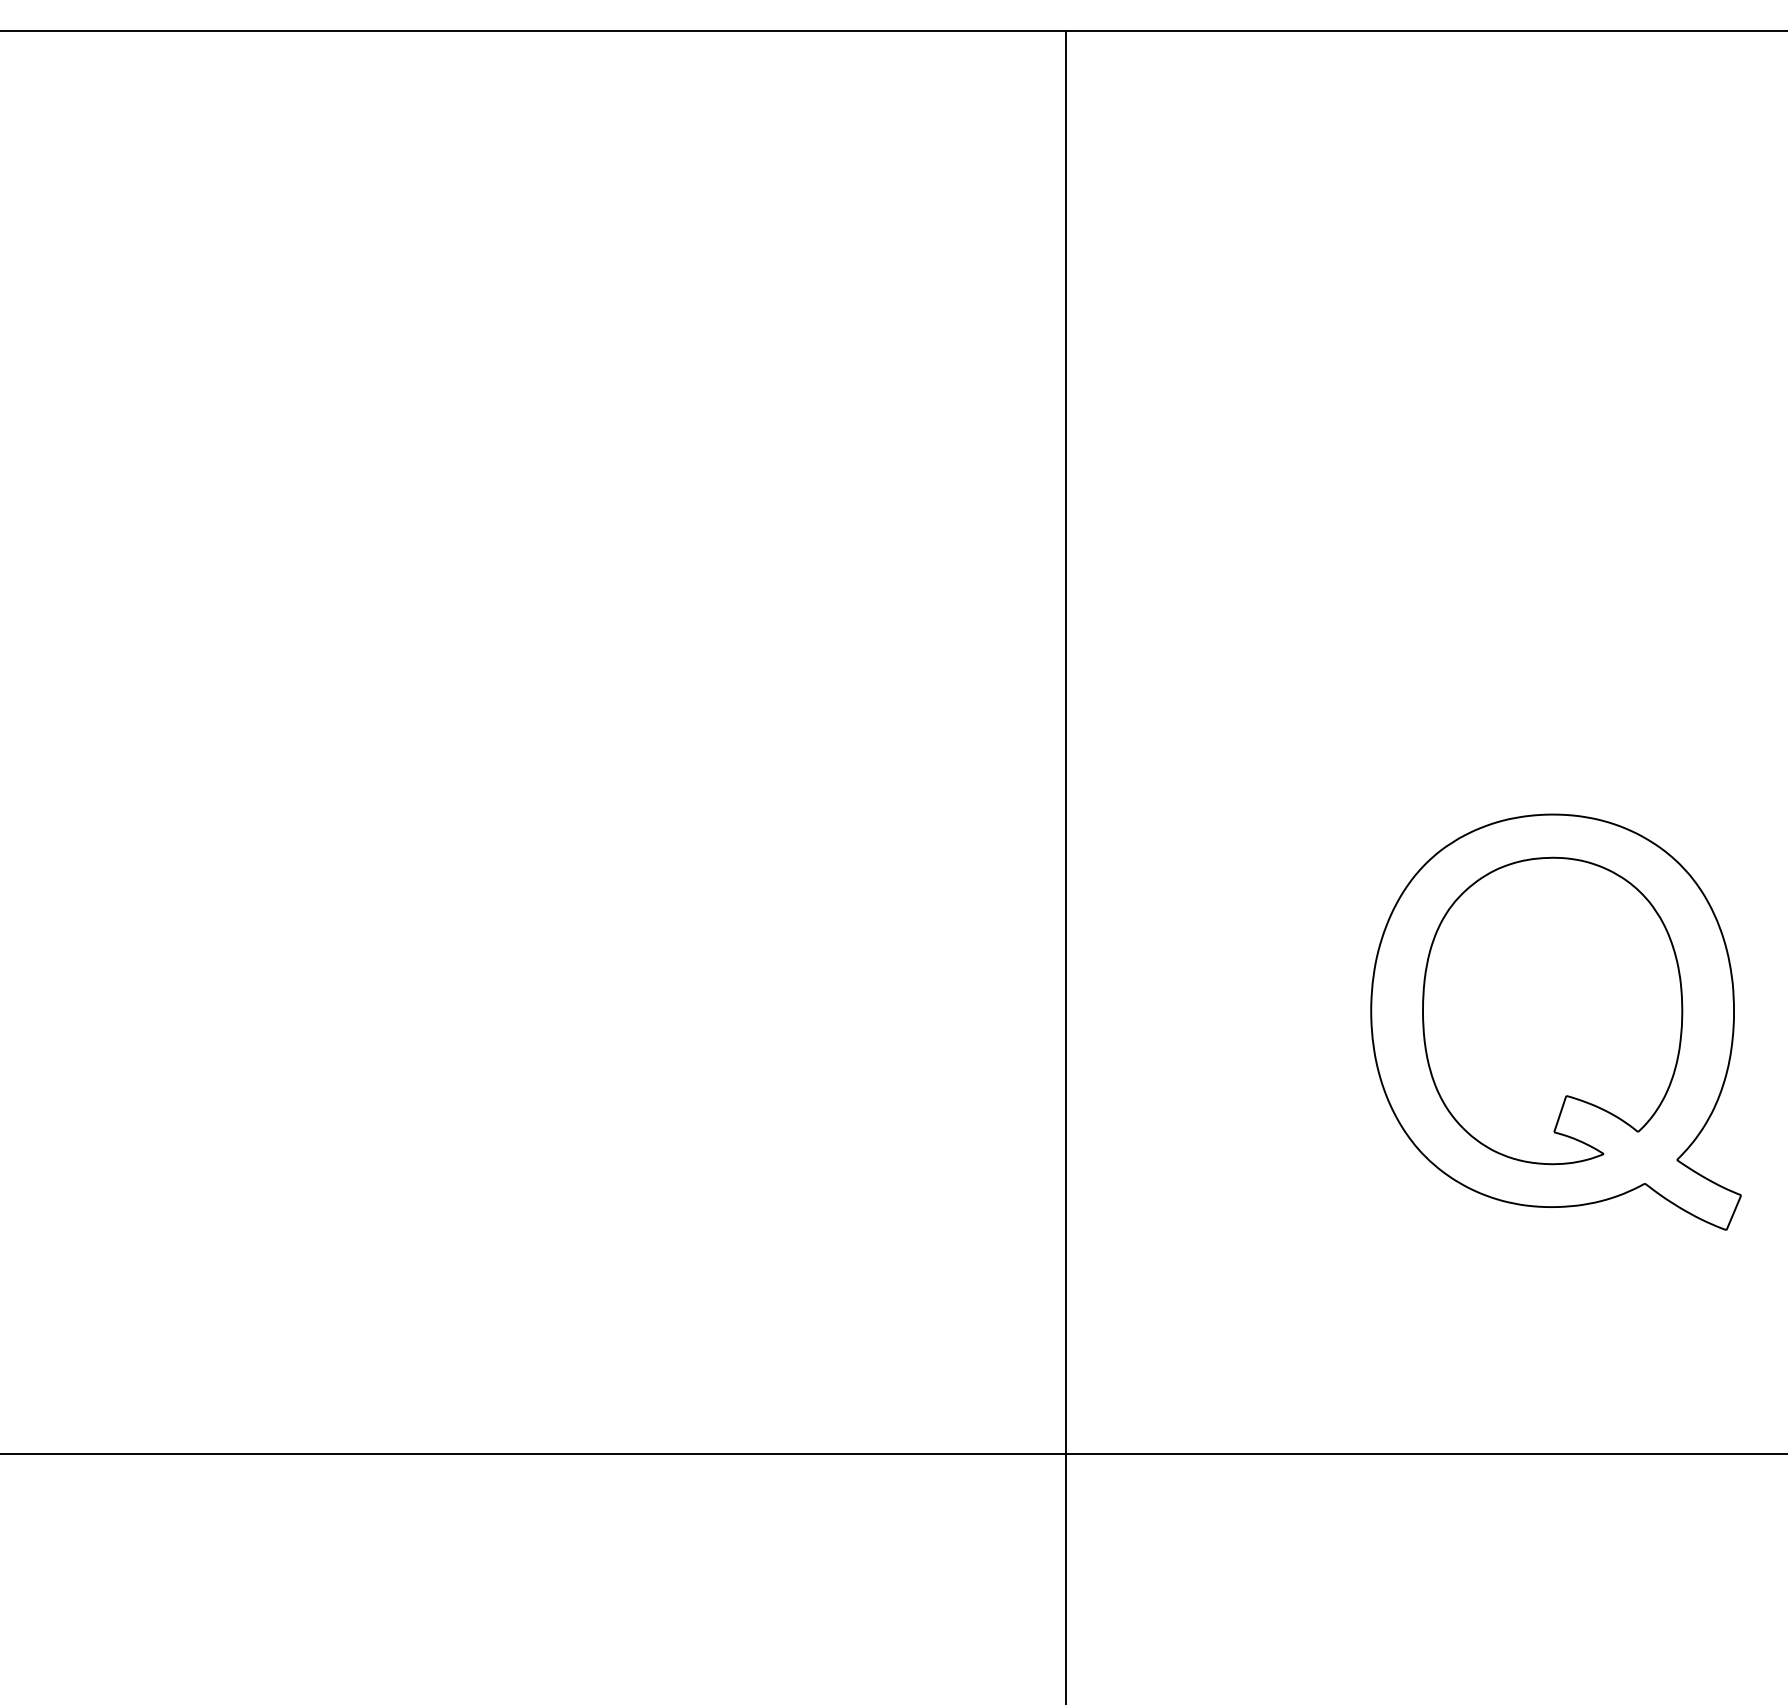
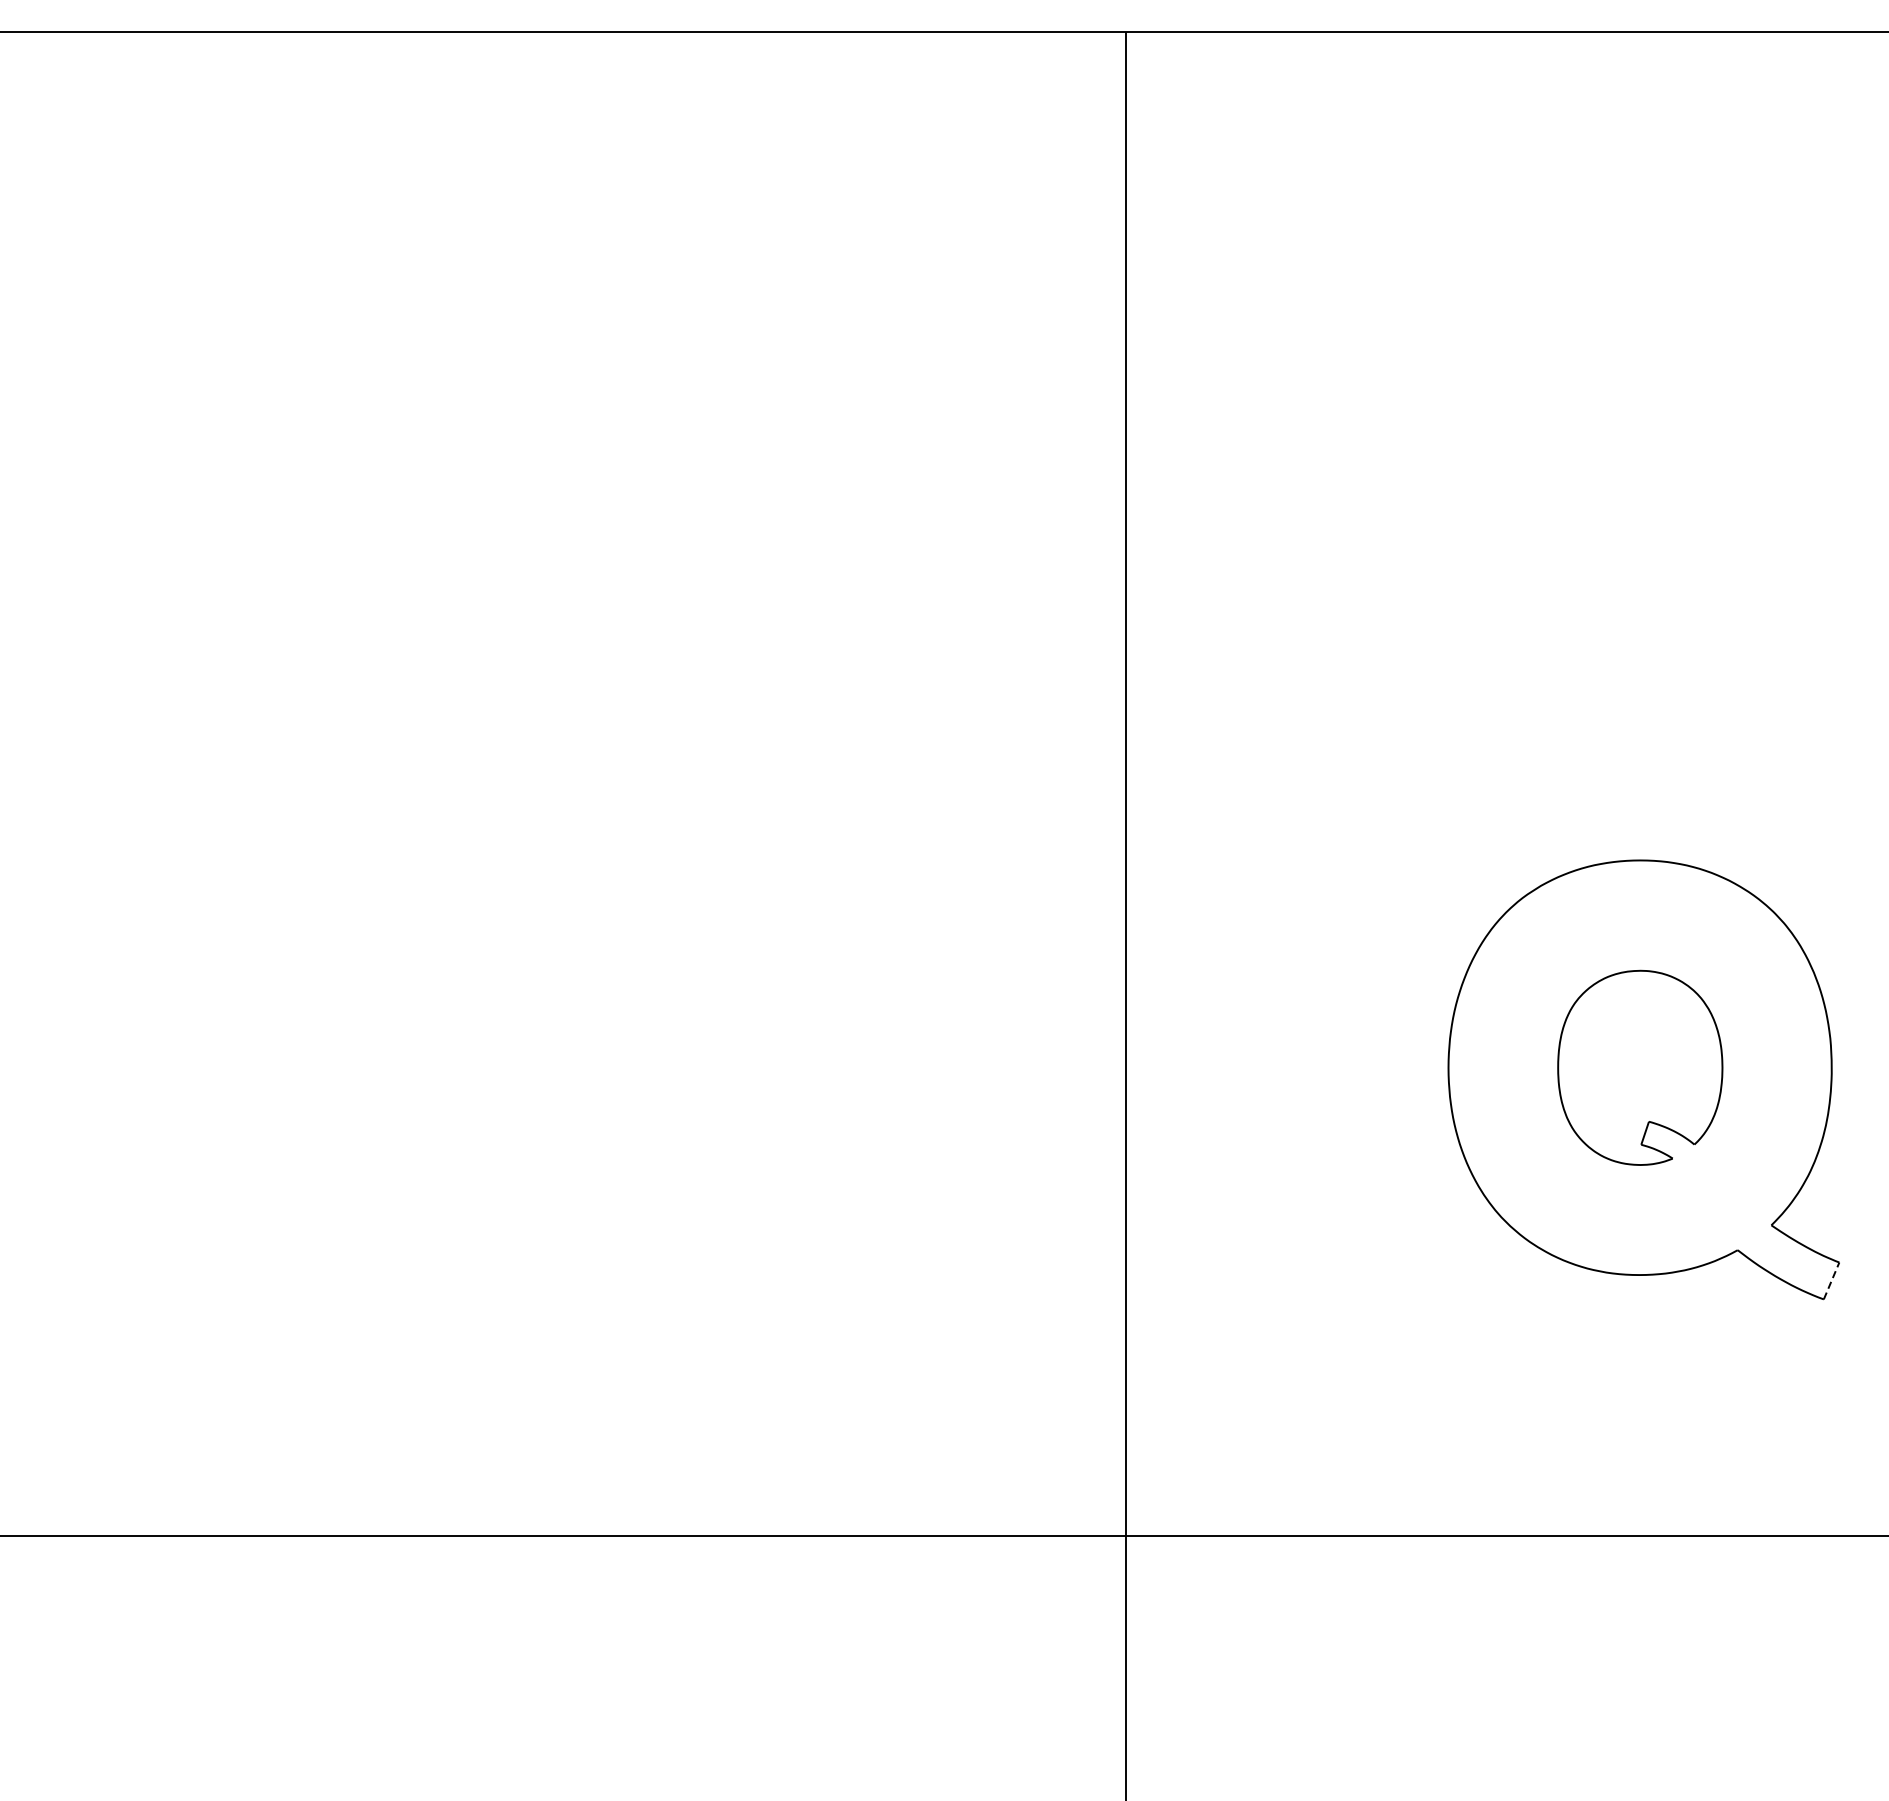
part: (1552, 1010) -> (1640, 1067), size x0.6
line: (1733, 1212) -> (1831, 1280), solid -> dashed

